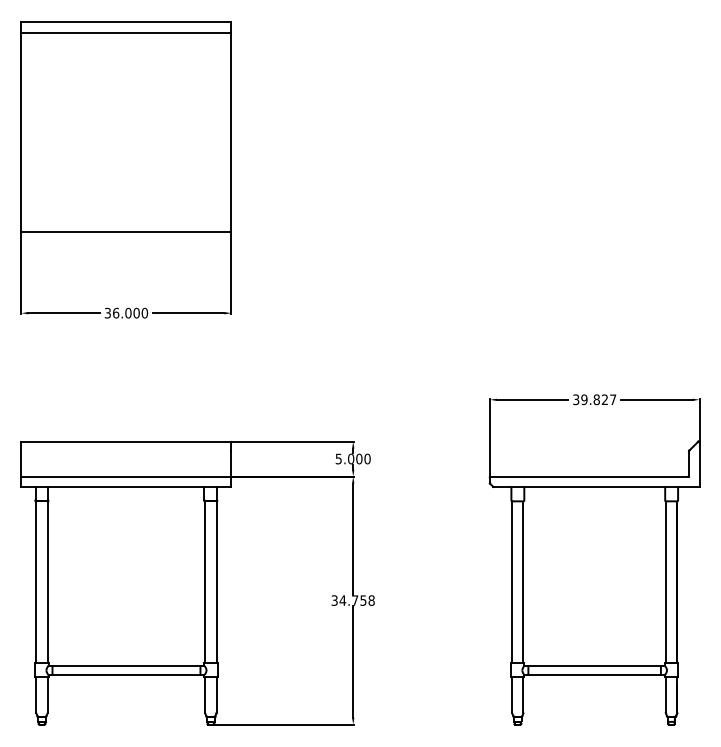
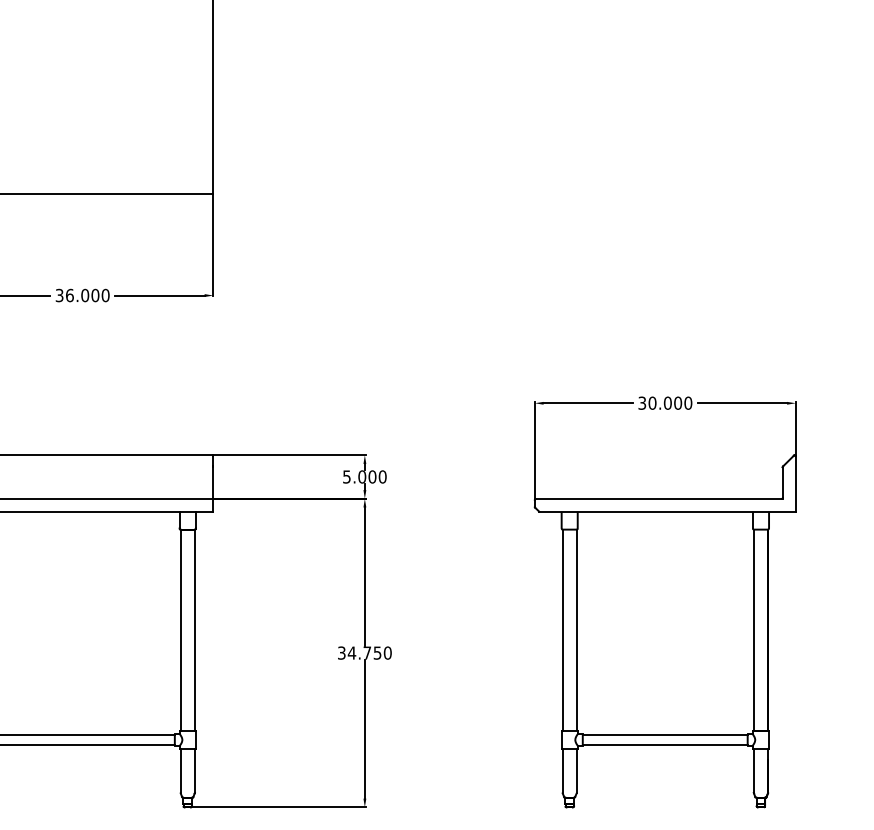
text: (598, 399) -> (670, 402), 39.827 -> 30.000
text: (371, 600) -> (387, 652), 34.758 -> 34.750

